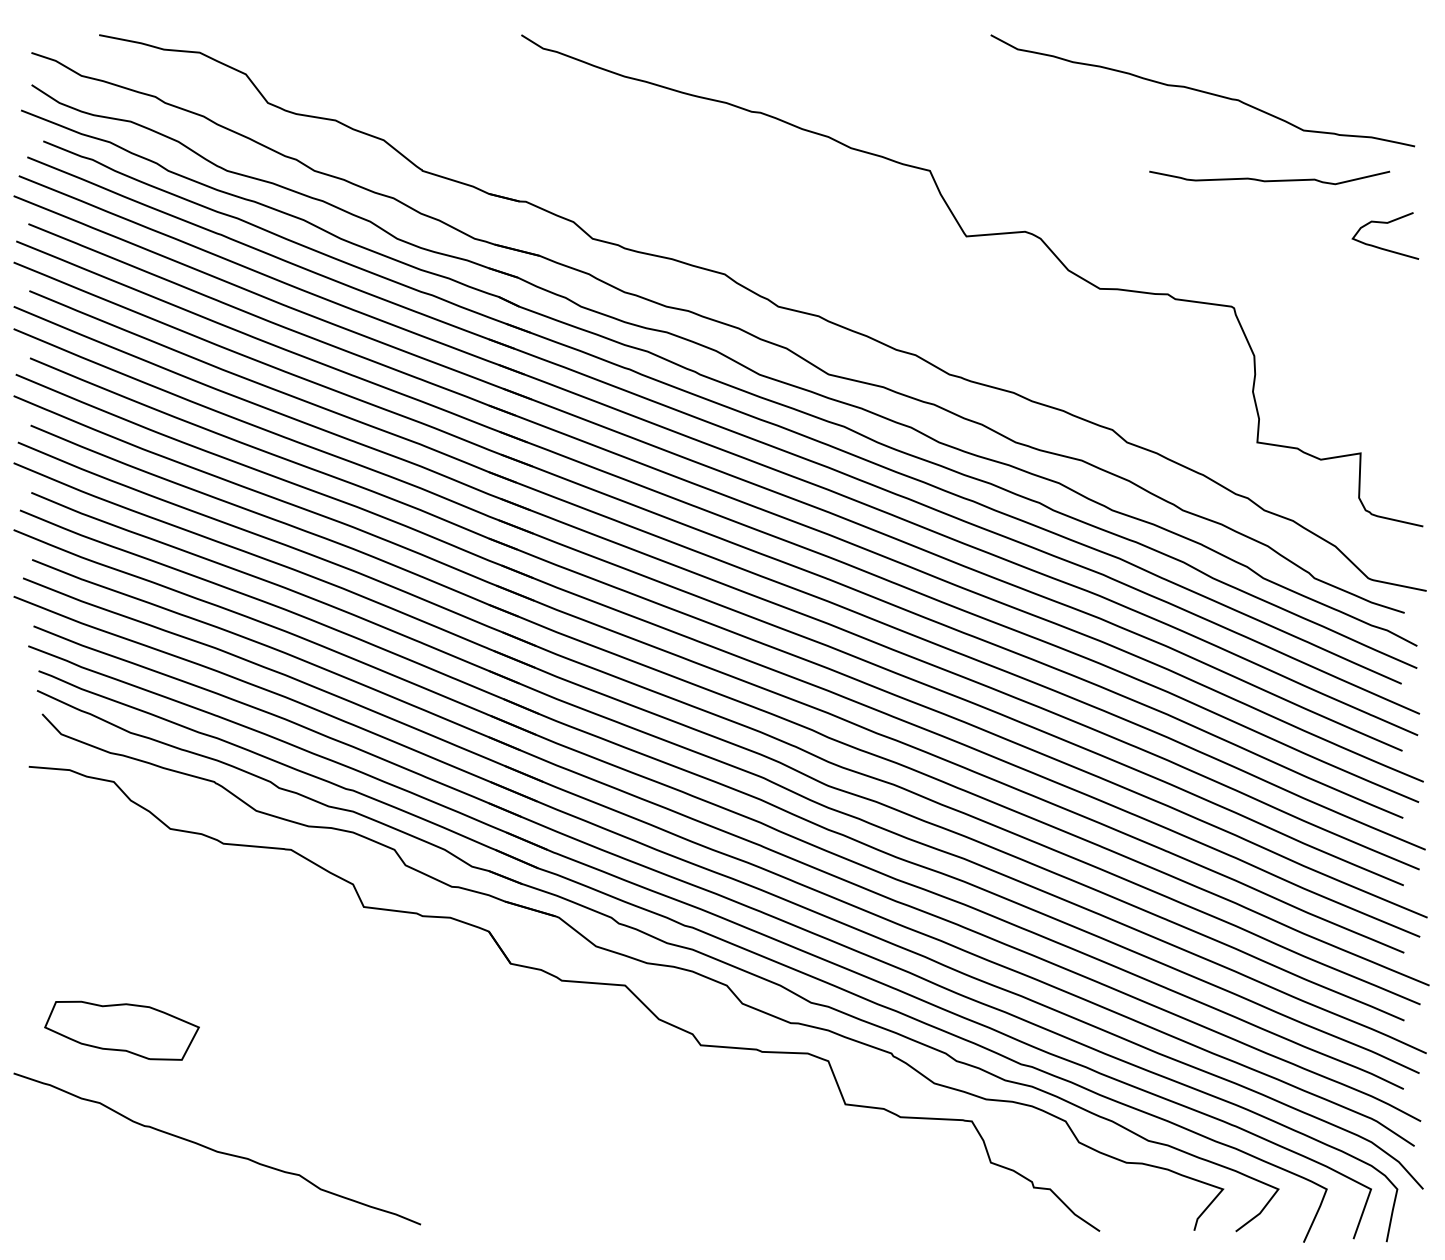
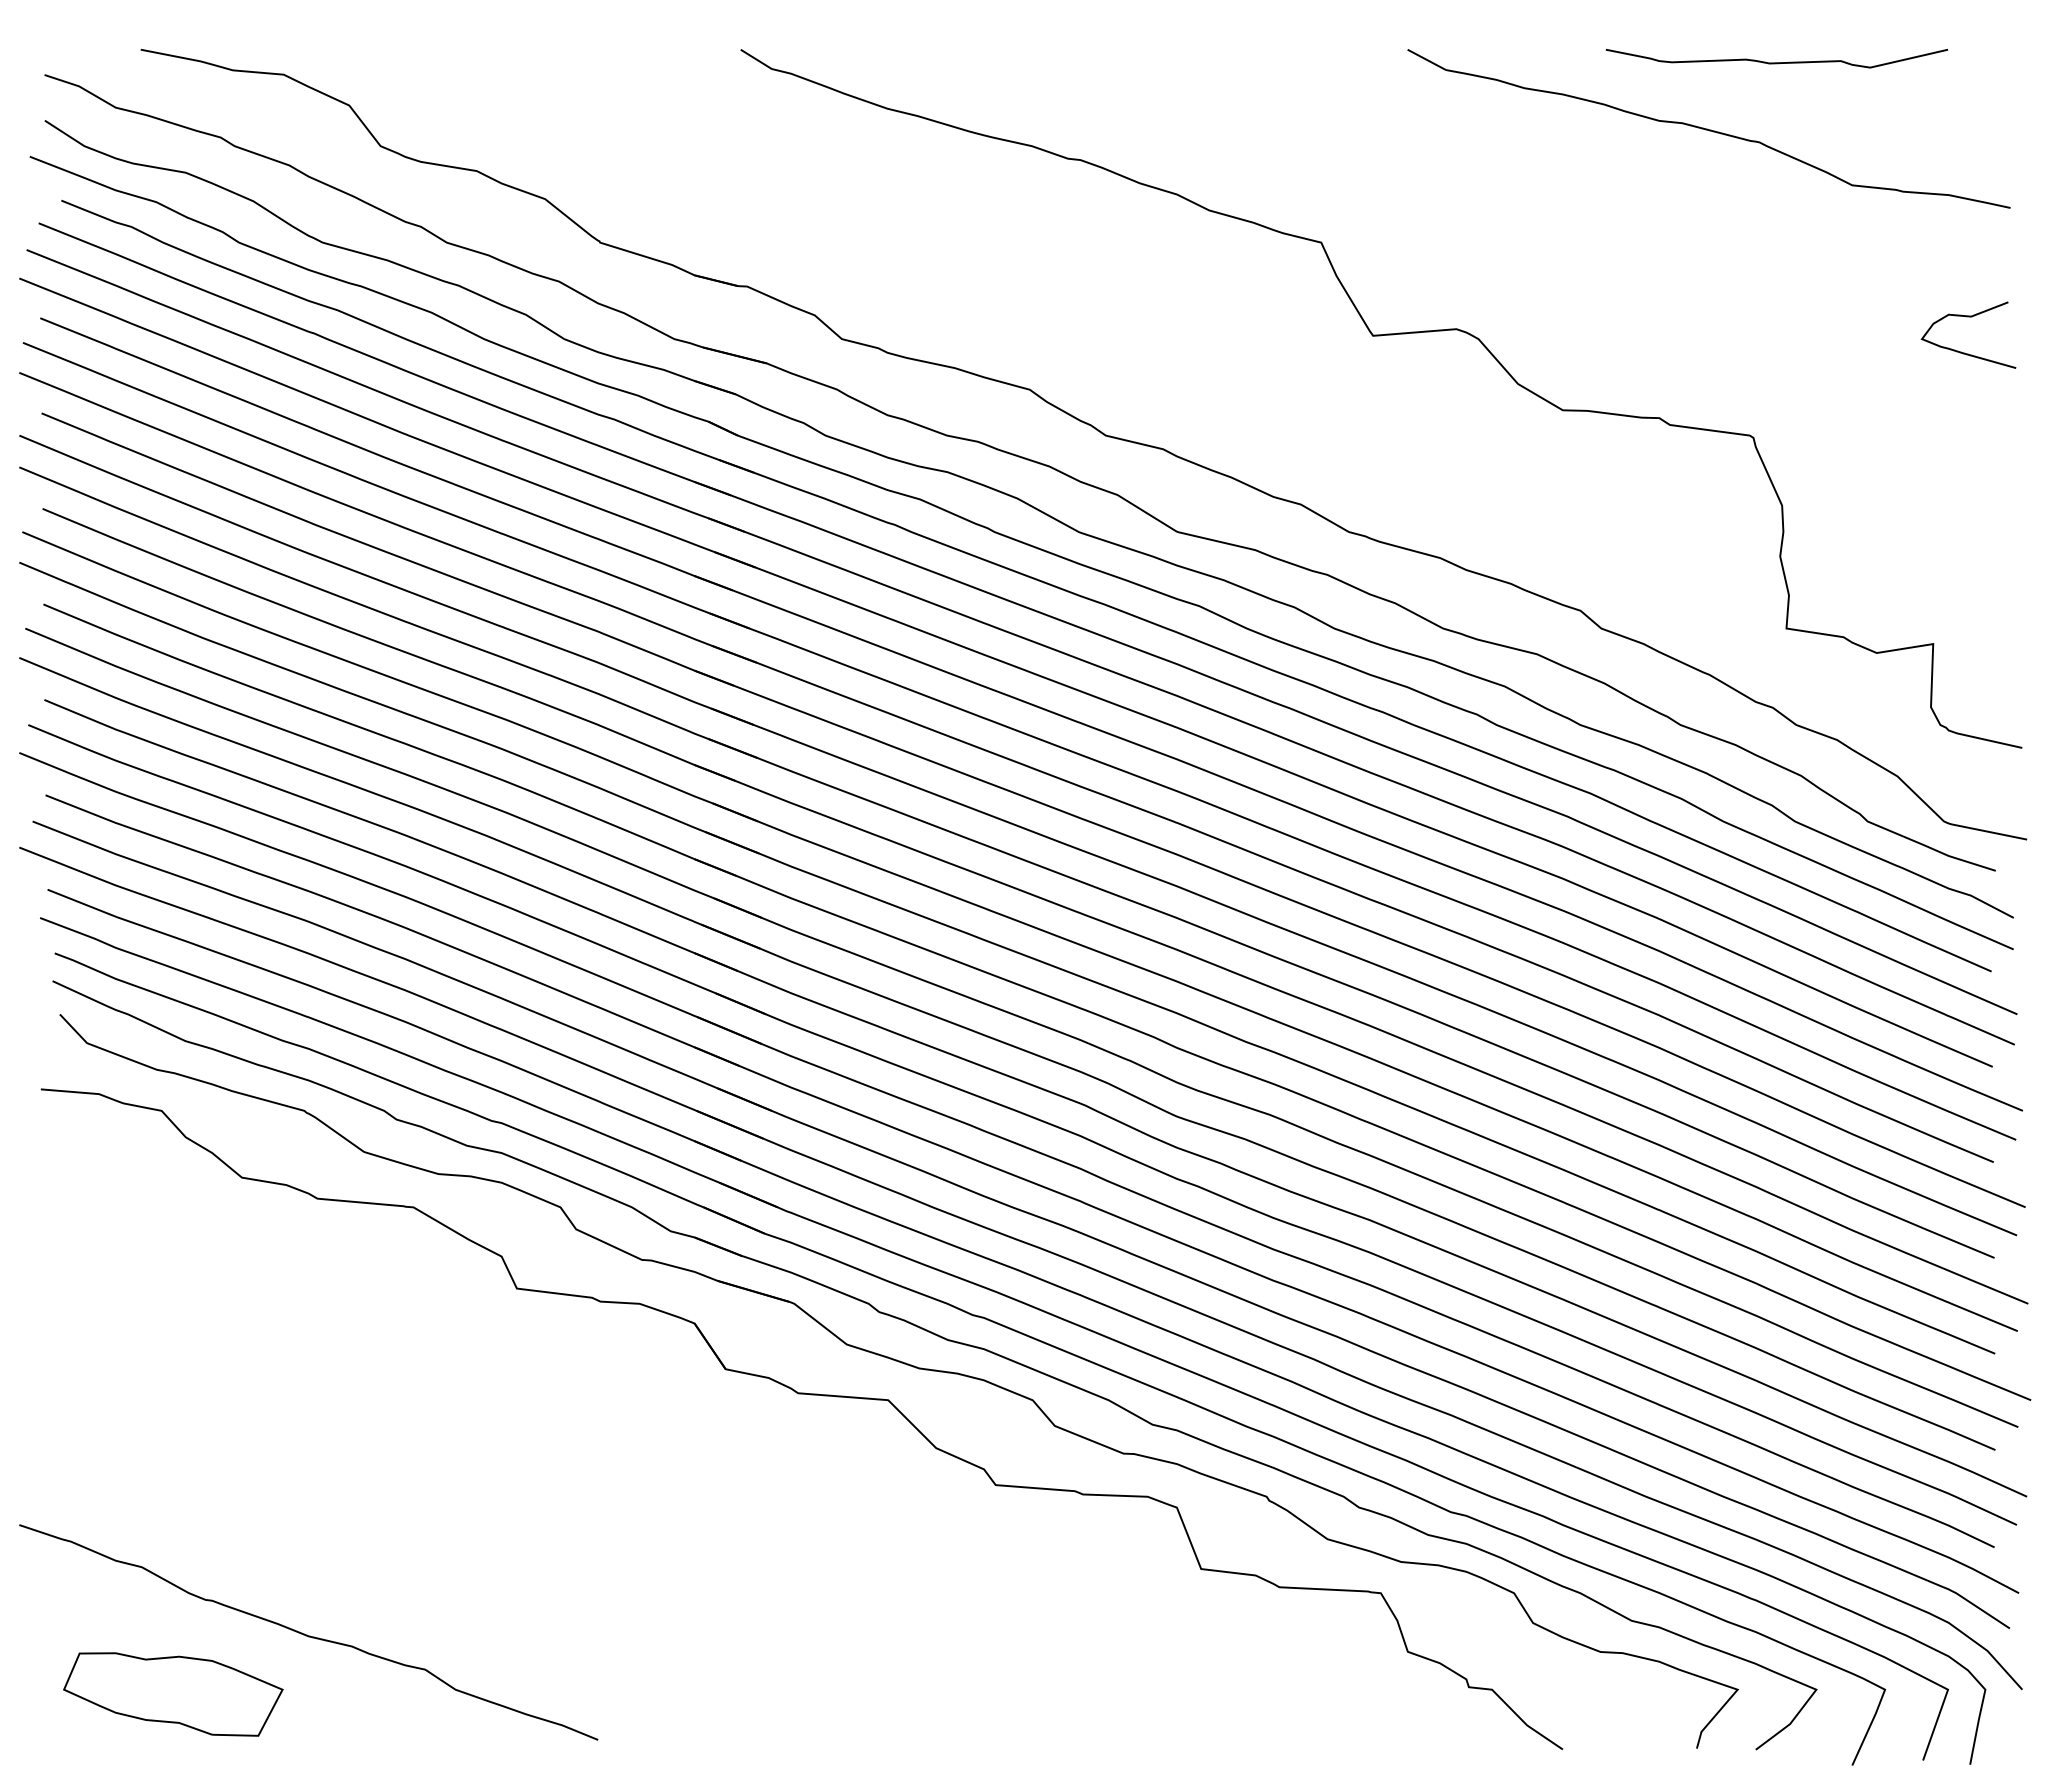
curve: (1269, 180) -> (1776, 62), moved
part: (122, 1030) -> (173, 1694), moved

